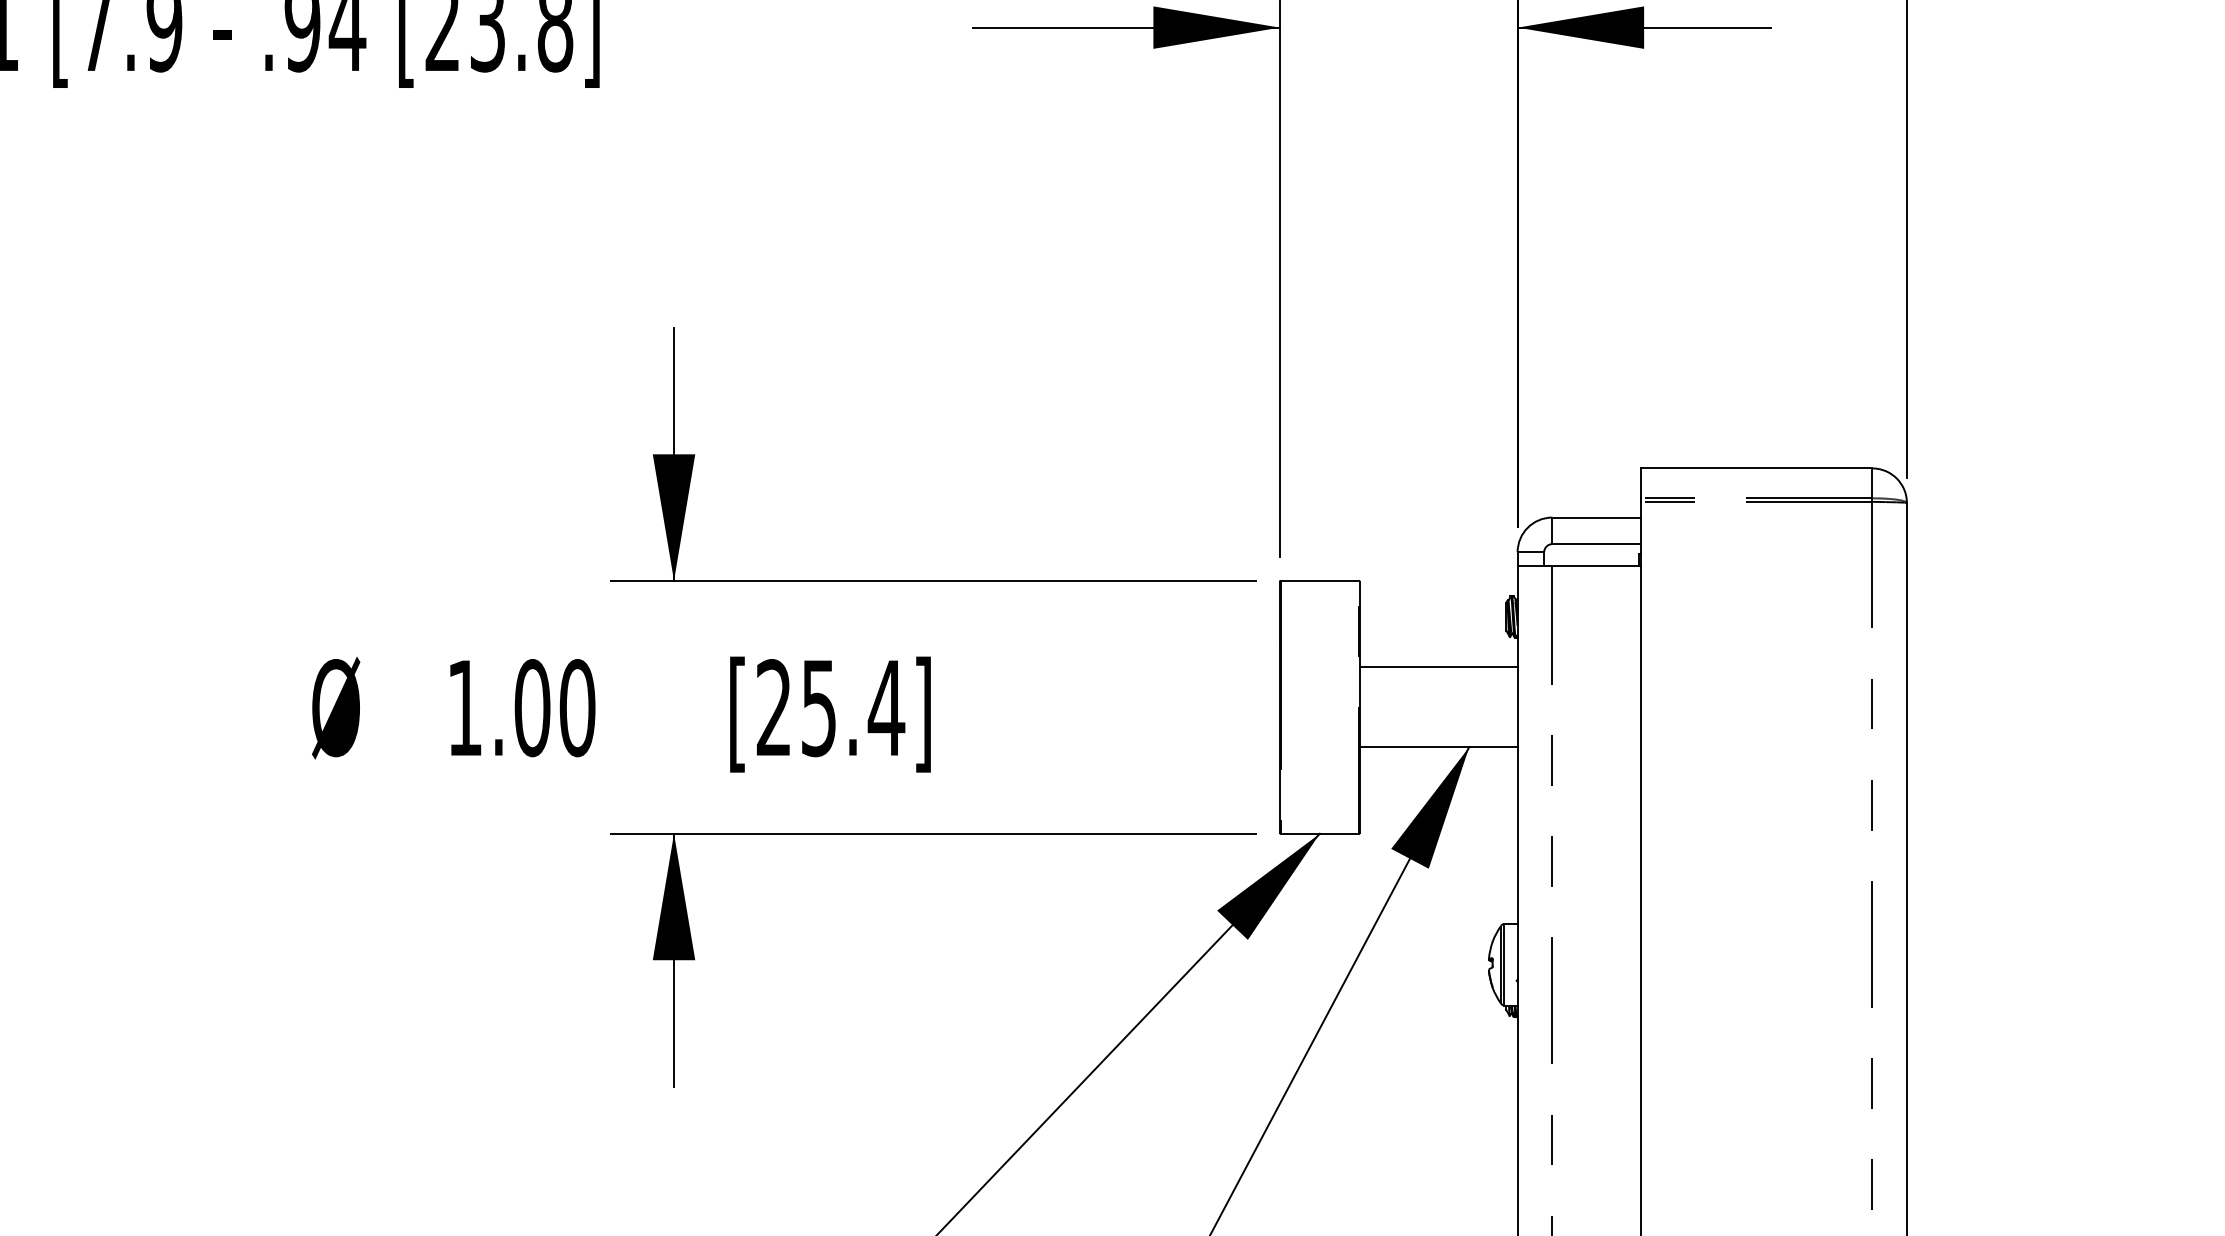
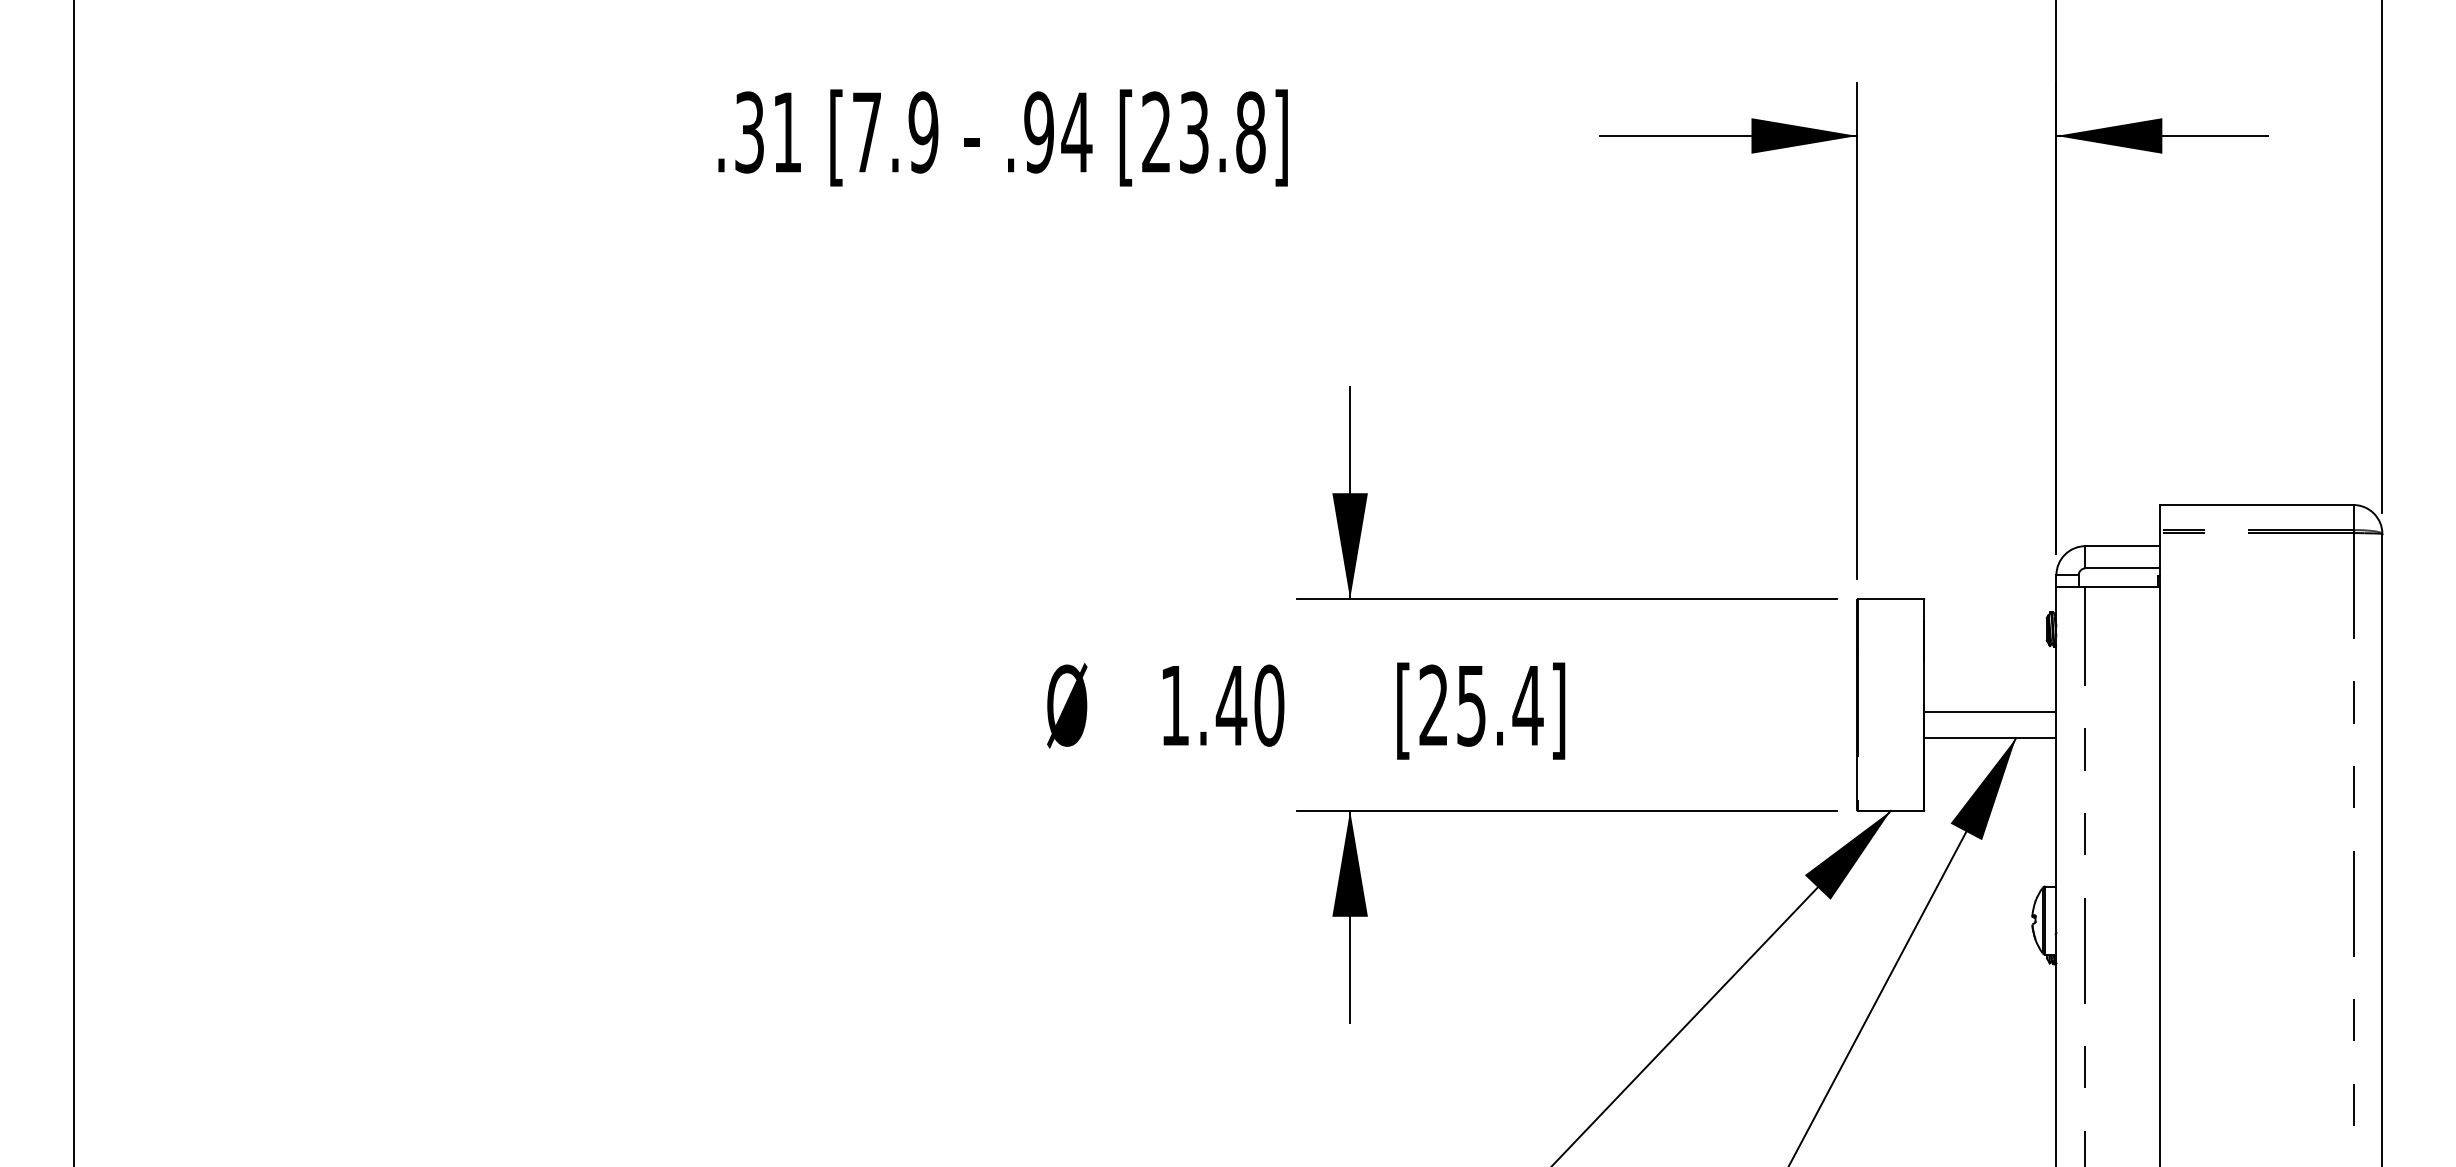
line: (1438, 667) -> (1990, 711), moved
text: (532, 707) -> (1231, 705), 1.00 -> 1.40

